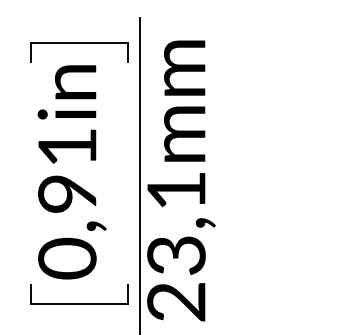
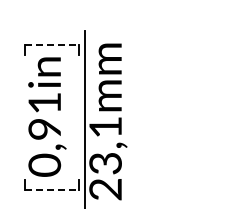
line: (79, 43) -> (51, 45), solid -> dashed
line: (79, 303) -> (51, 190), solid -> dashed

